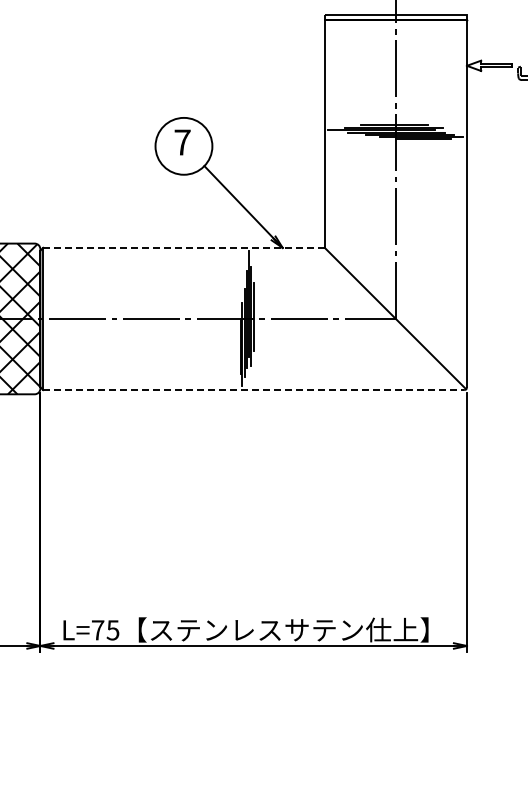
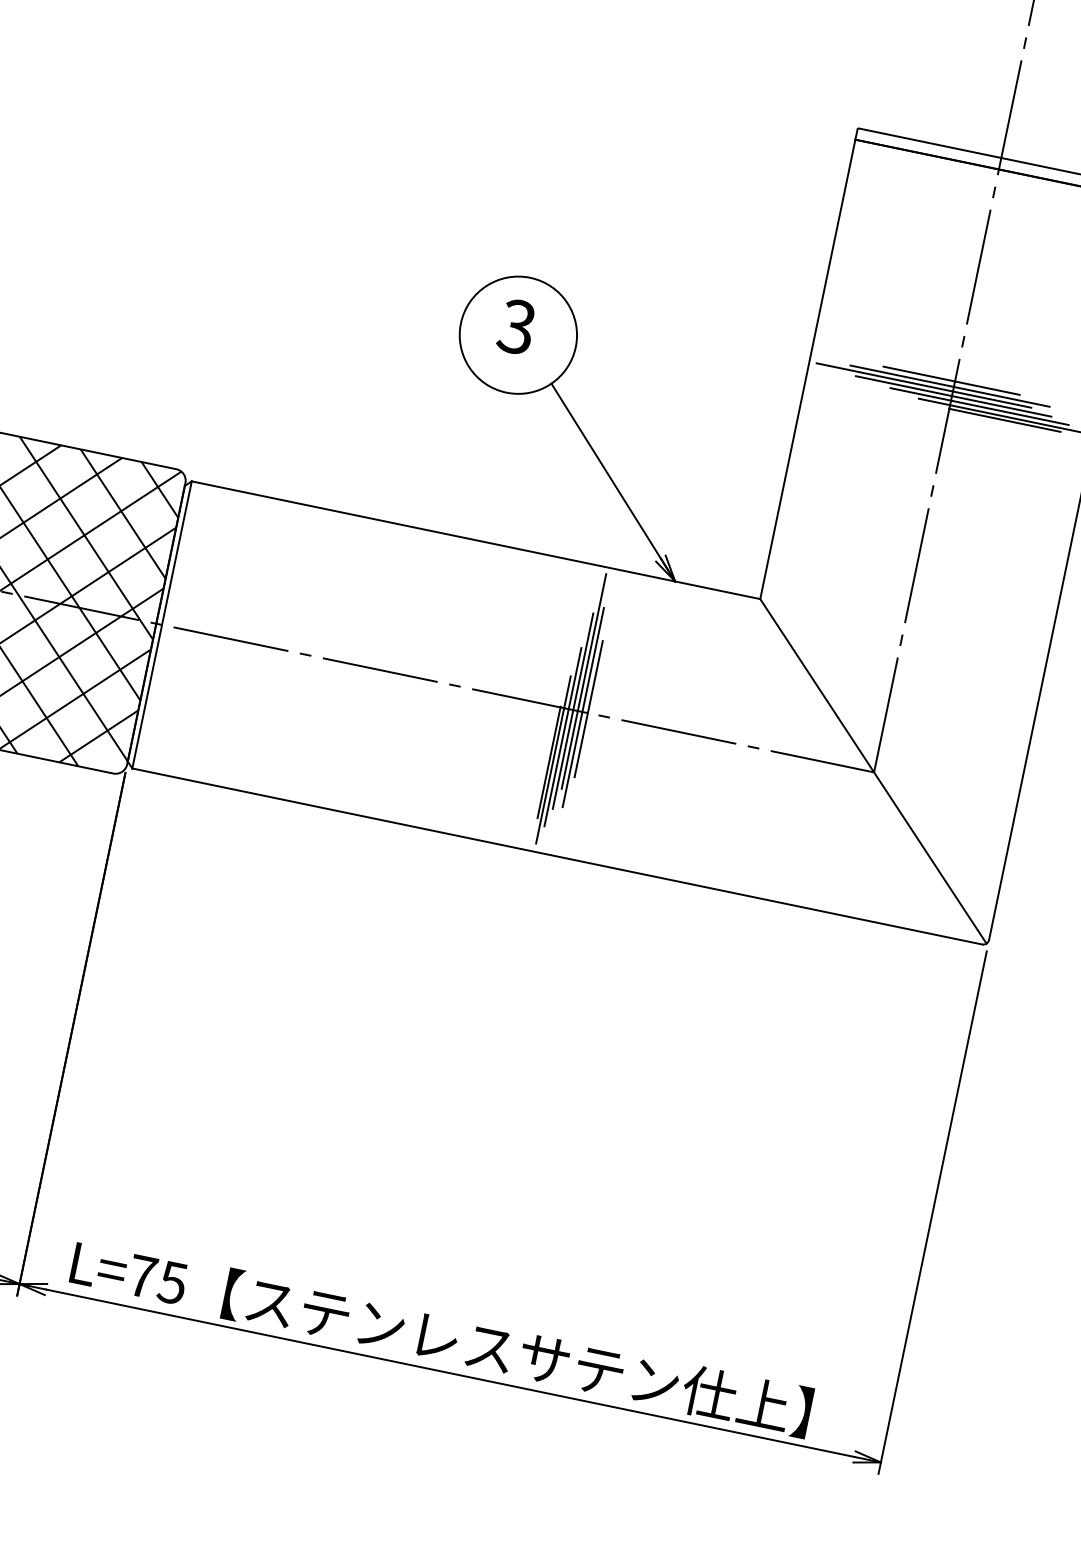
text: (182, 142) -> (517, 326), 7 -> 3
line: (184, 247) -> (477, 539), dashed -> solid
line: (254, 390) -> (558, 857), dashed -> solid

